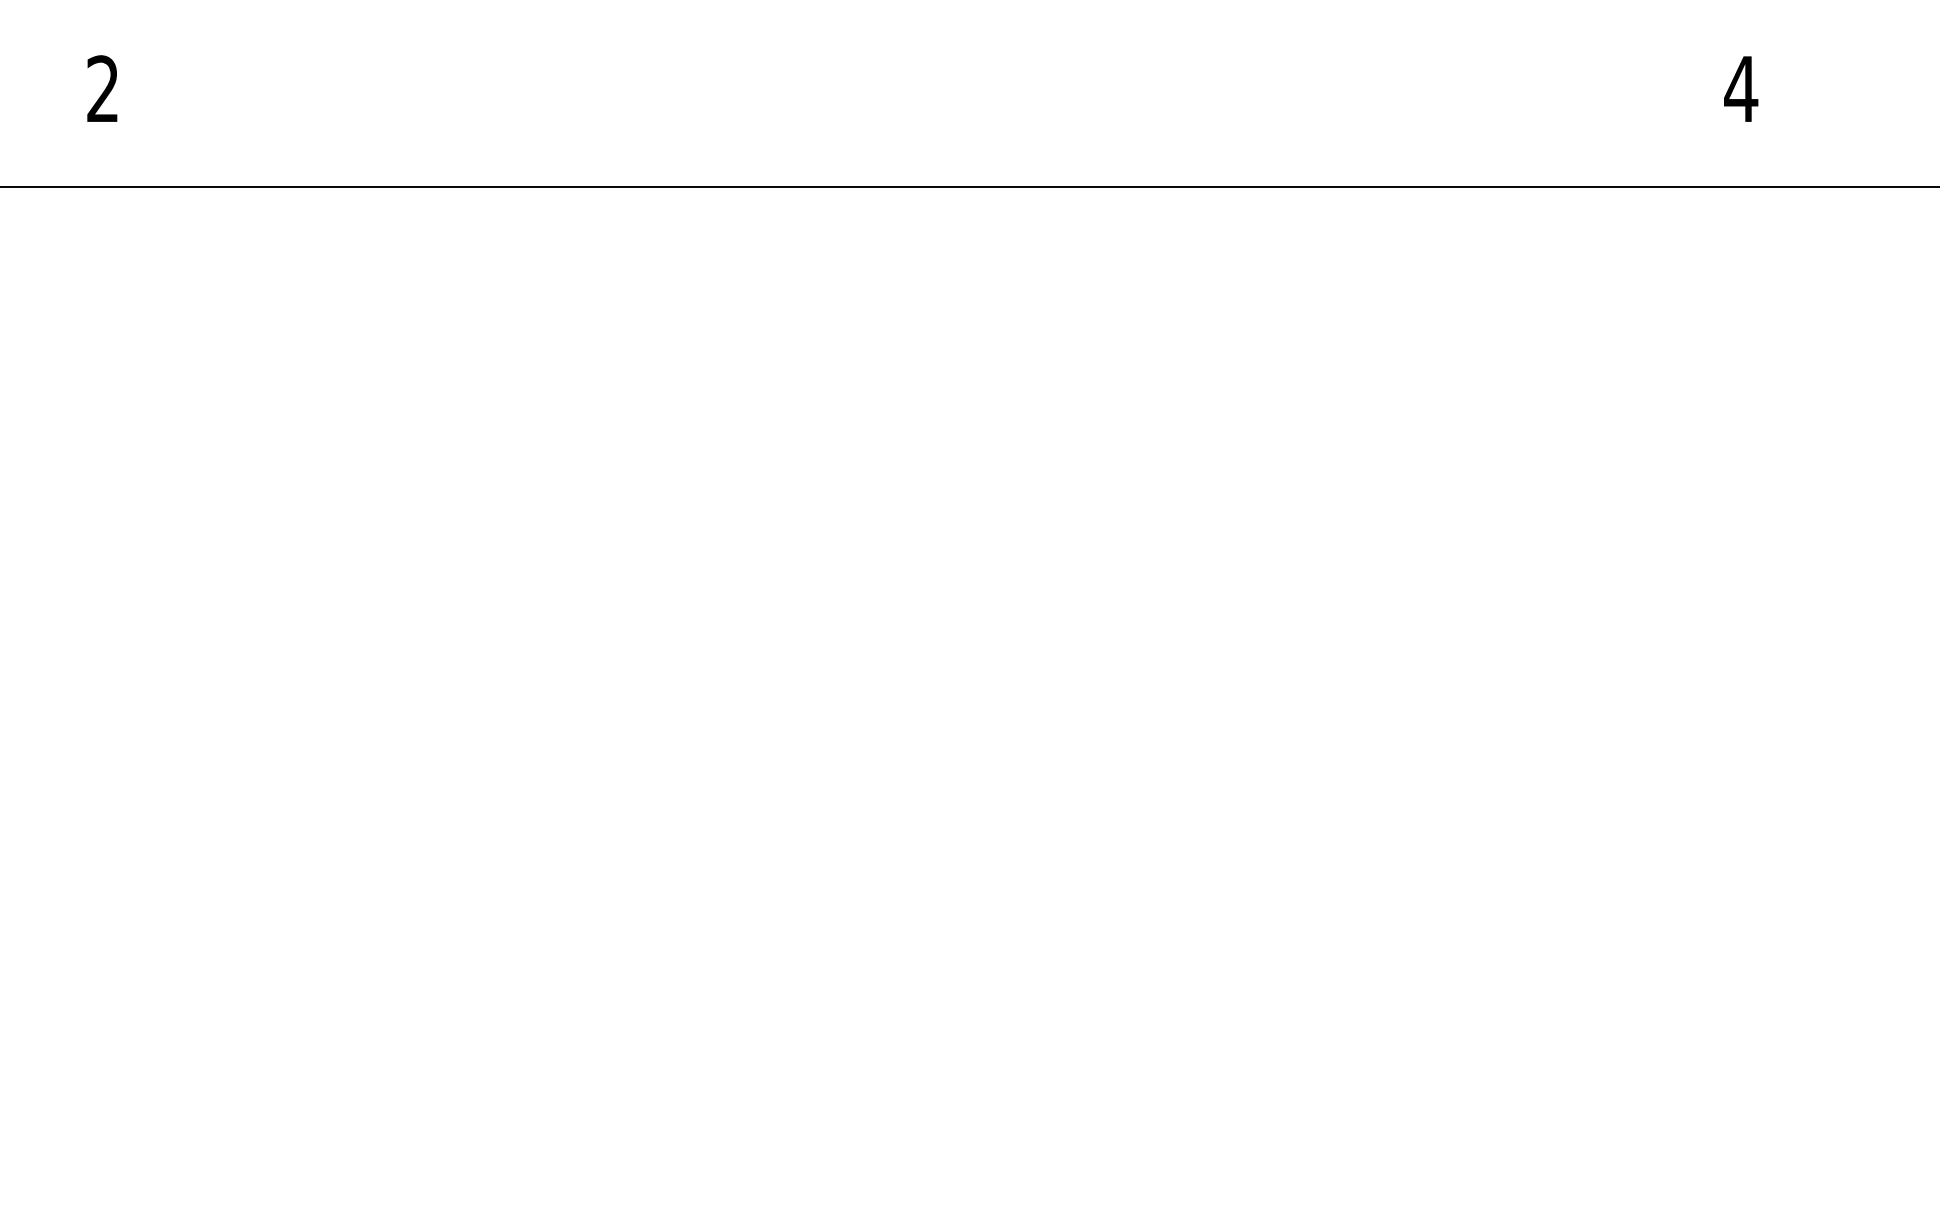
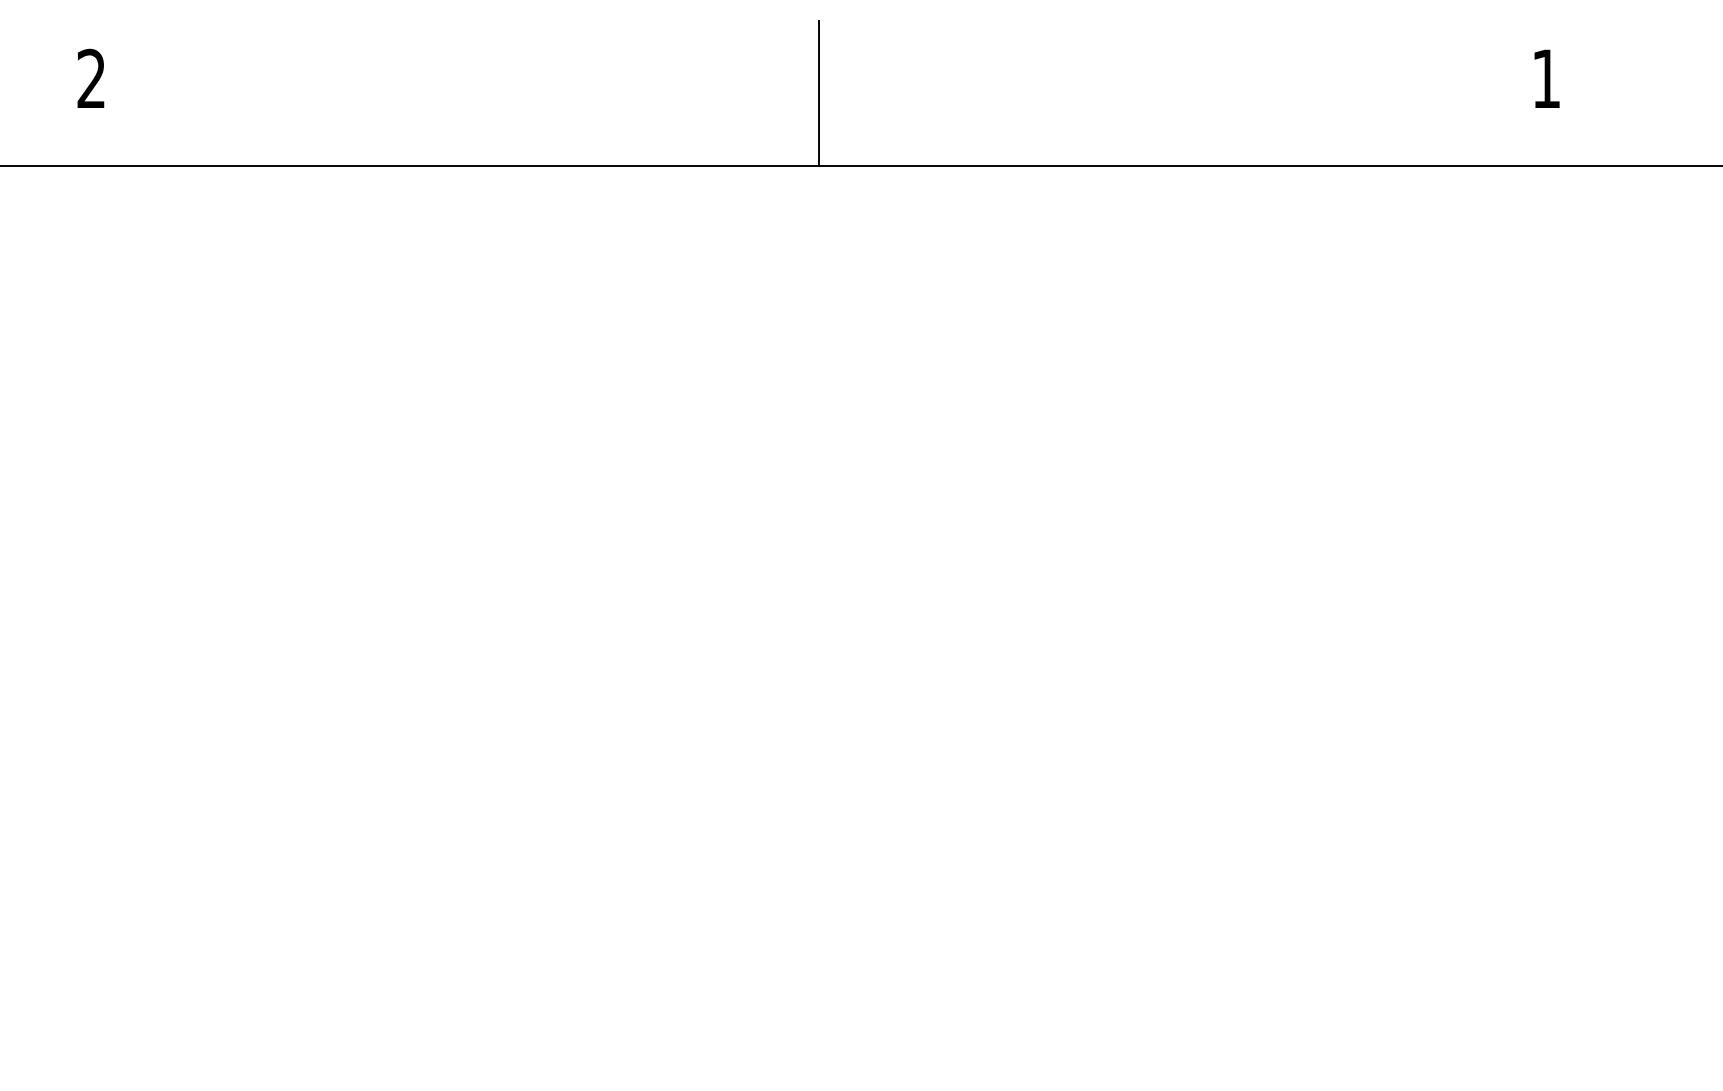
text: (1741, 88) -> (1546, 78), 4 -> 1
line: (922, 105) -> (819, 93), added

